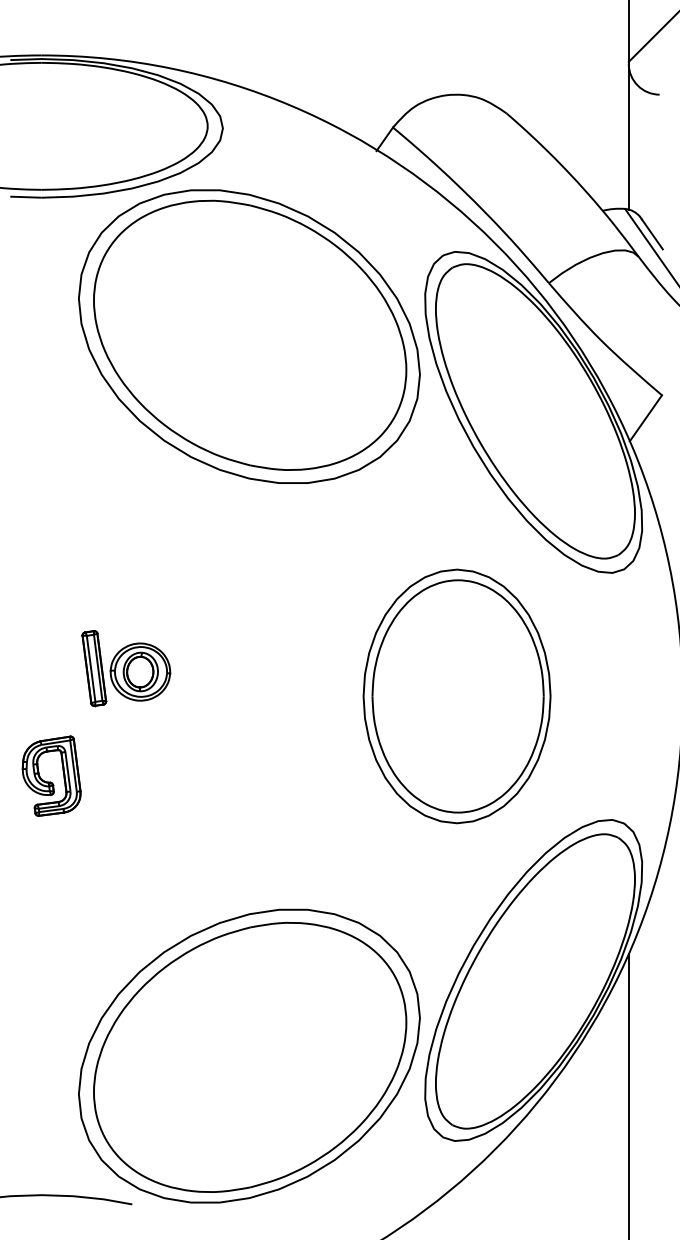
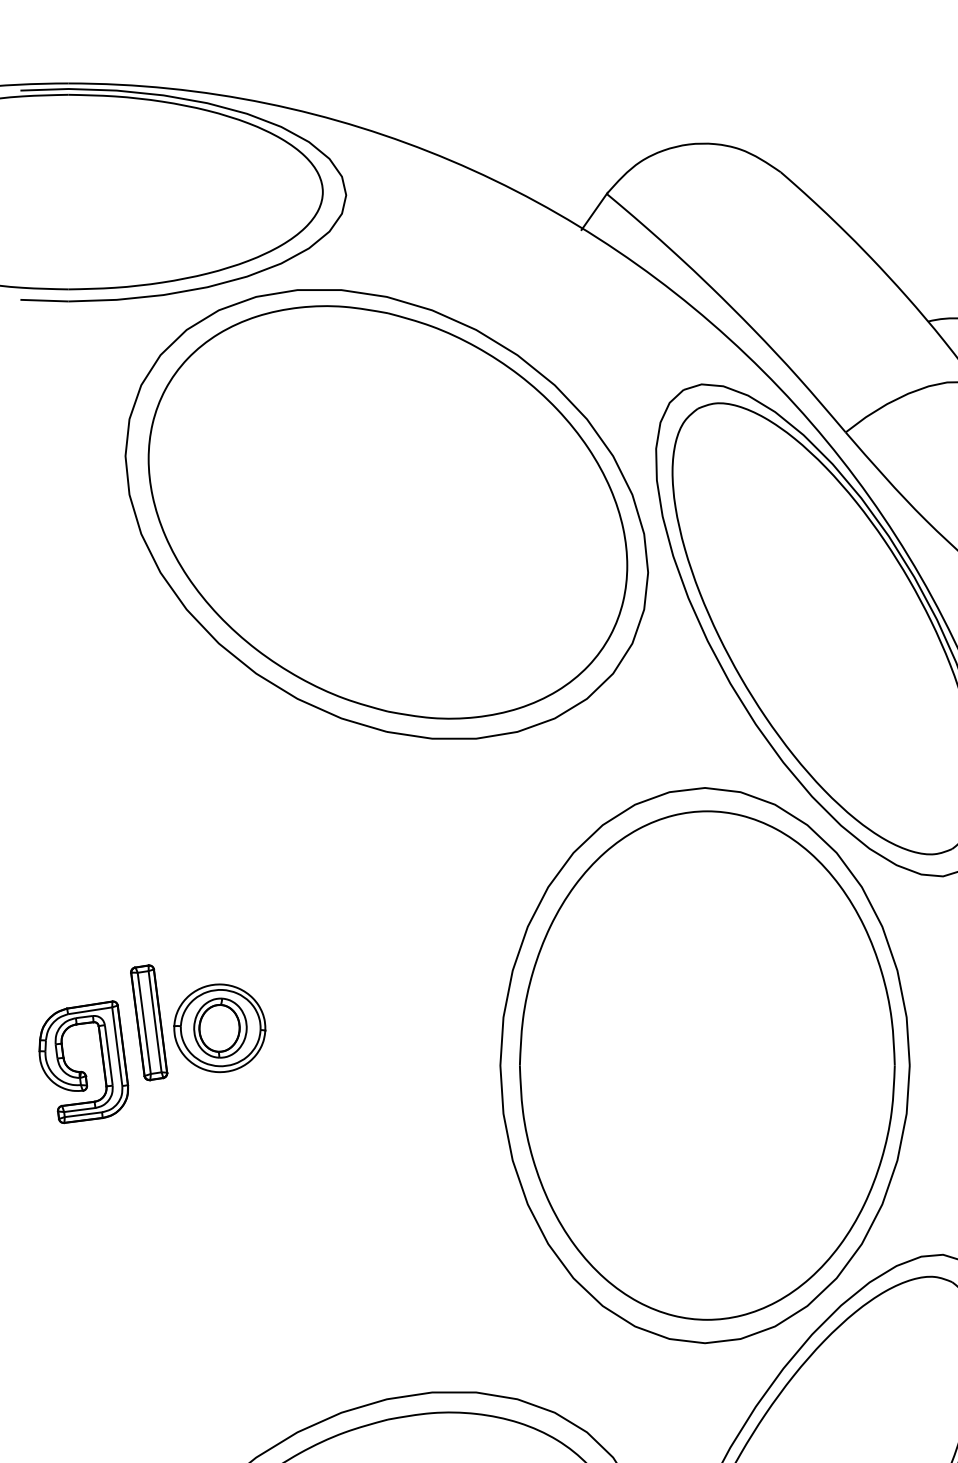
part: (456, 696) -> (704, 1065), size x1.43
part: (50, 781) -> (82, 1070), moved

